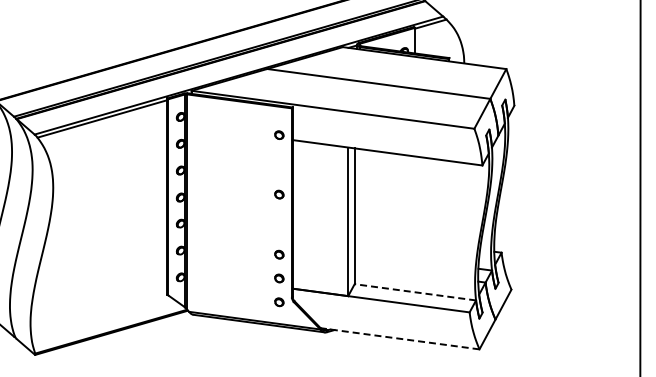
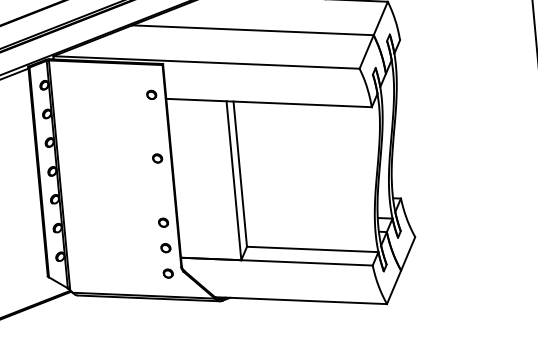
line: (414, 292) -> (311, 249), dashed -> solid
line: (399, 338) -> (300, 300), dashed -> solid

